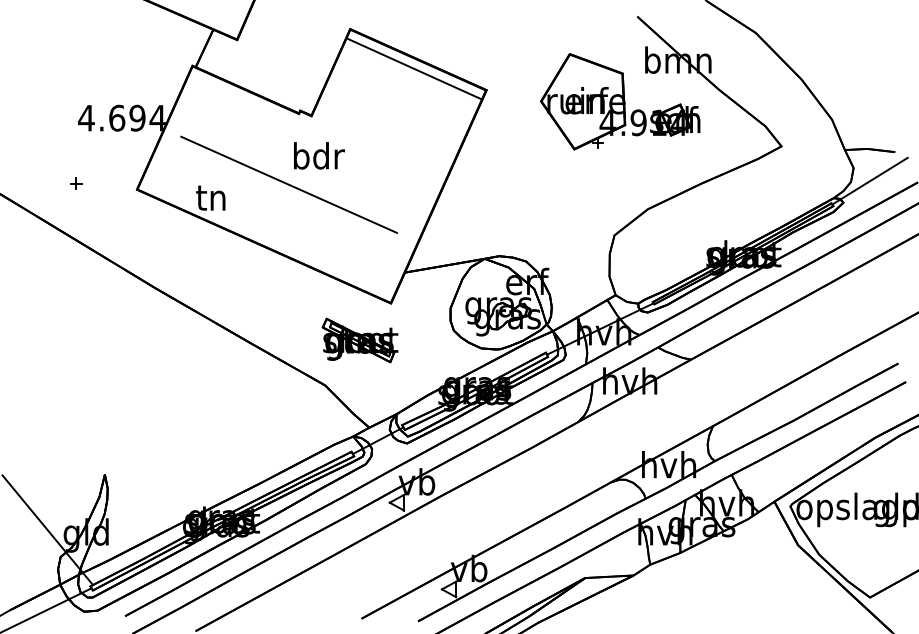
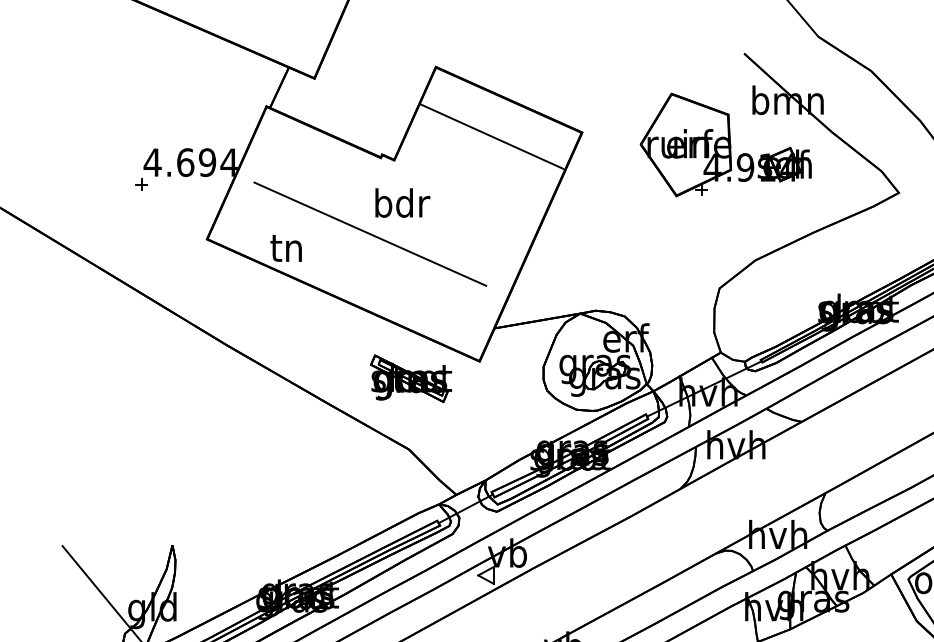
line: (413, 68) -> (490, 136), moved
part: (76, 183) -> (141, 184), moved
part: (359, 340) -> (410, 378), moved

